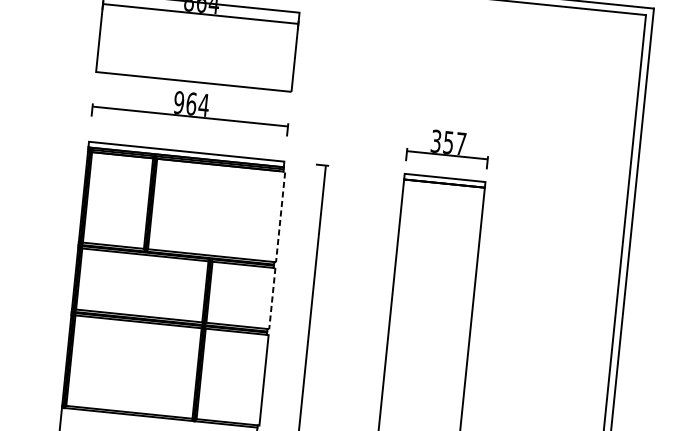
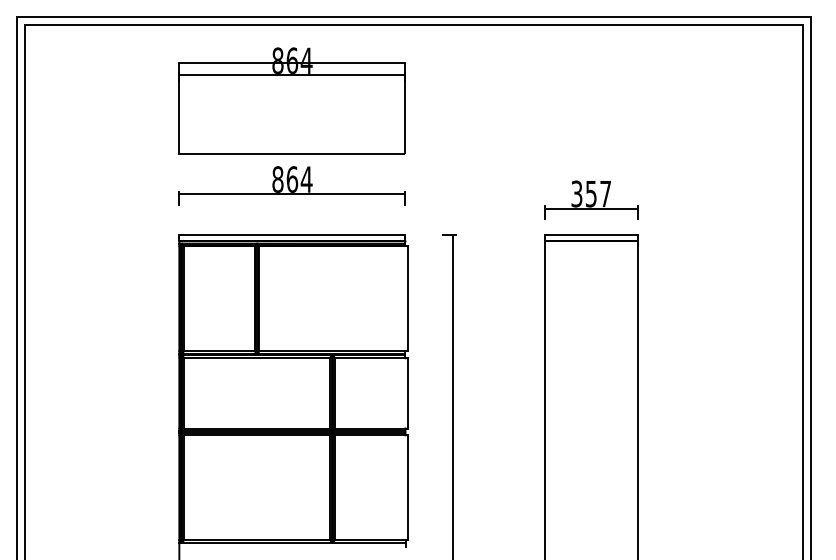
text: (178, 102) -> (277, 179), 964 -> 864
line: (280, 216) -> (407, 298), dashed -> solid
line: (272, 298) -> (407, 392), dashed -> solid

